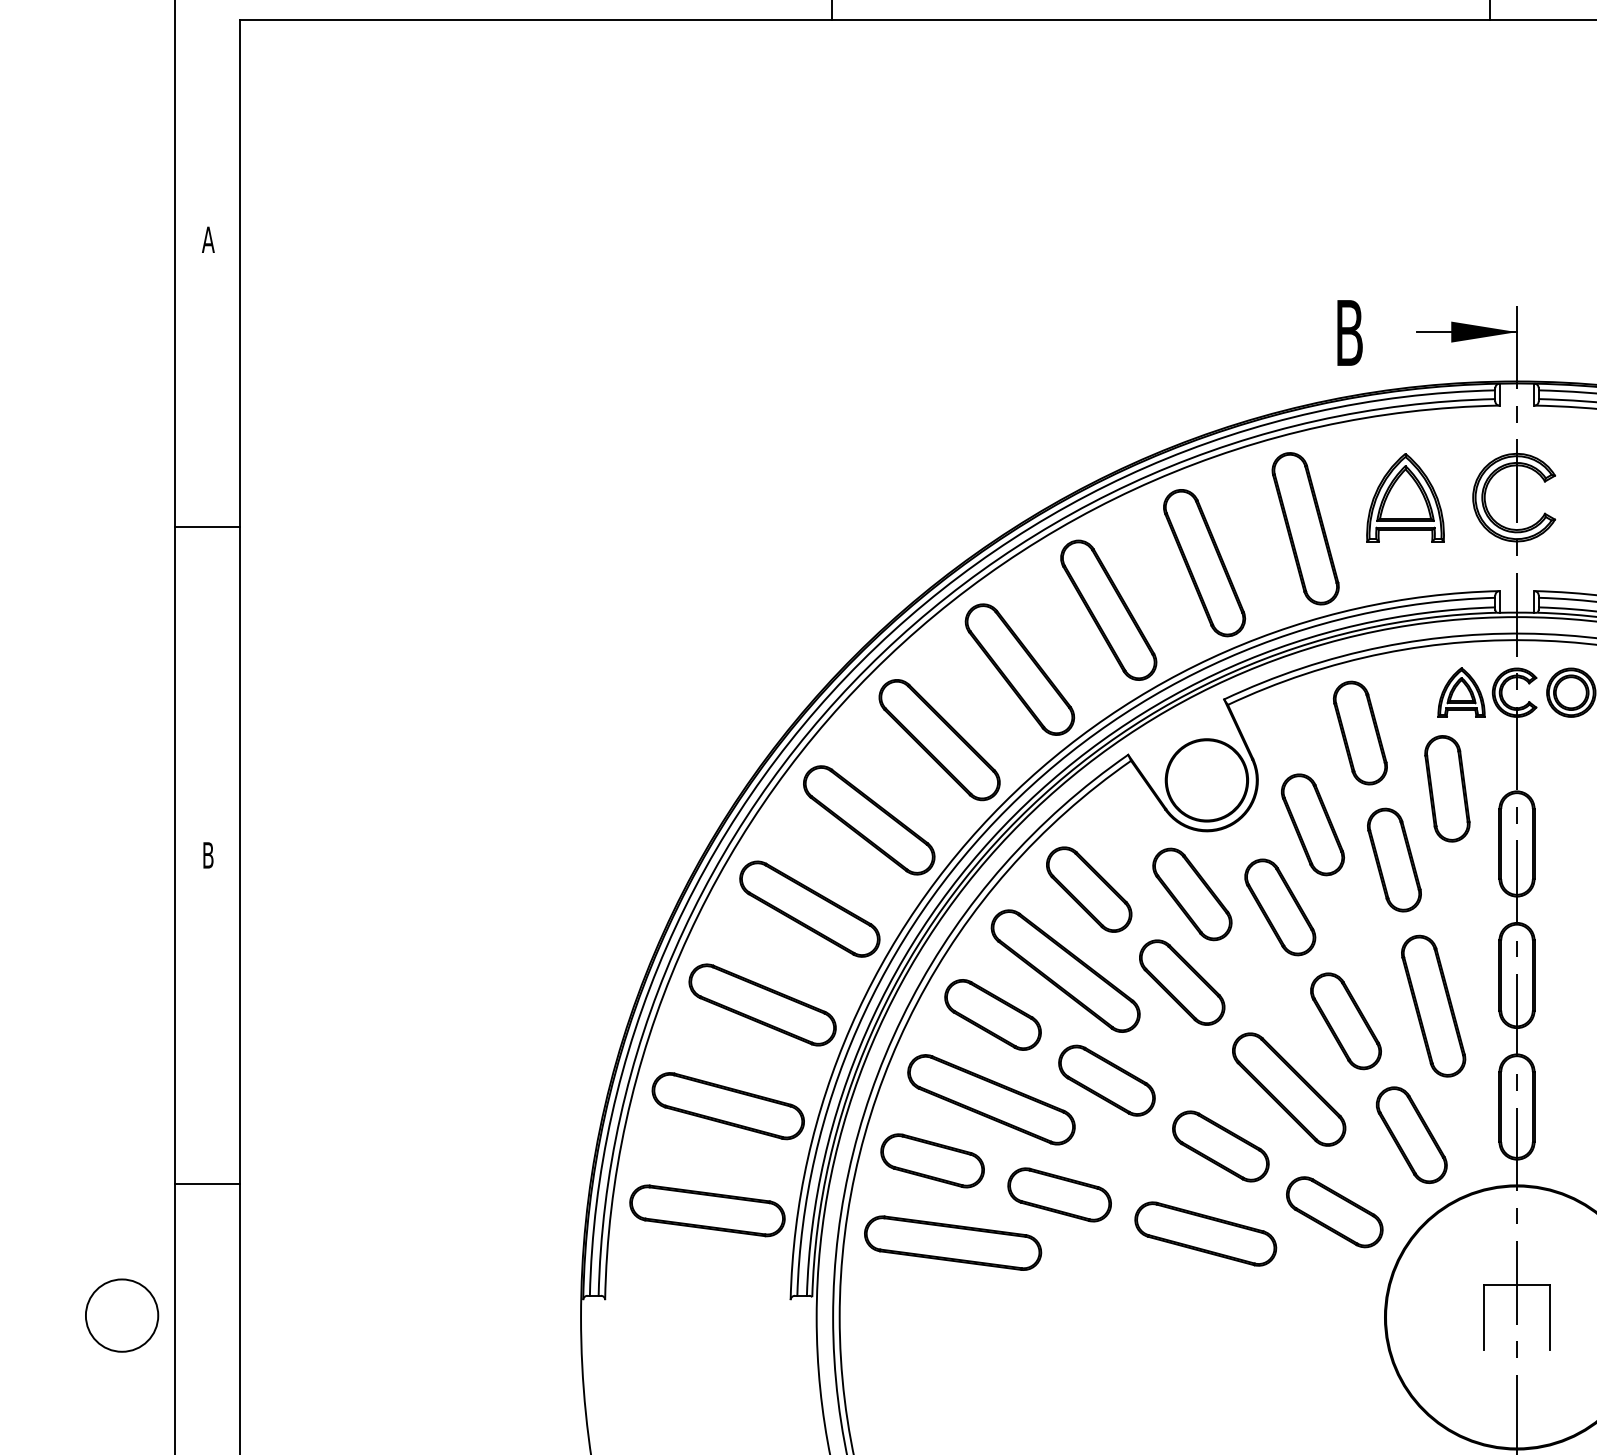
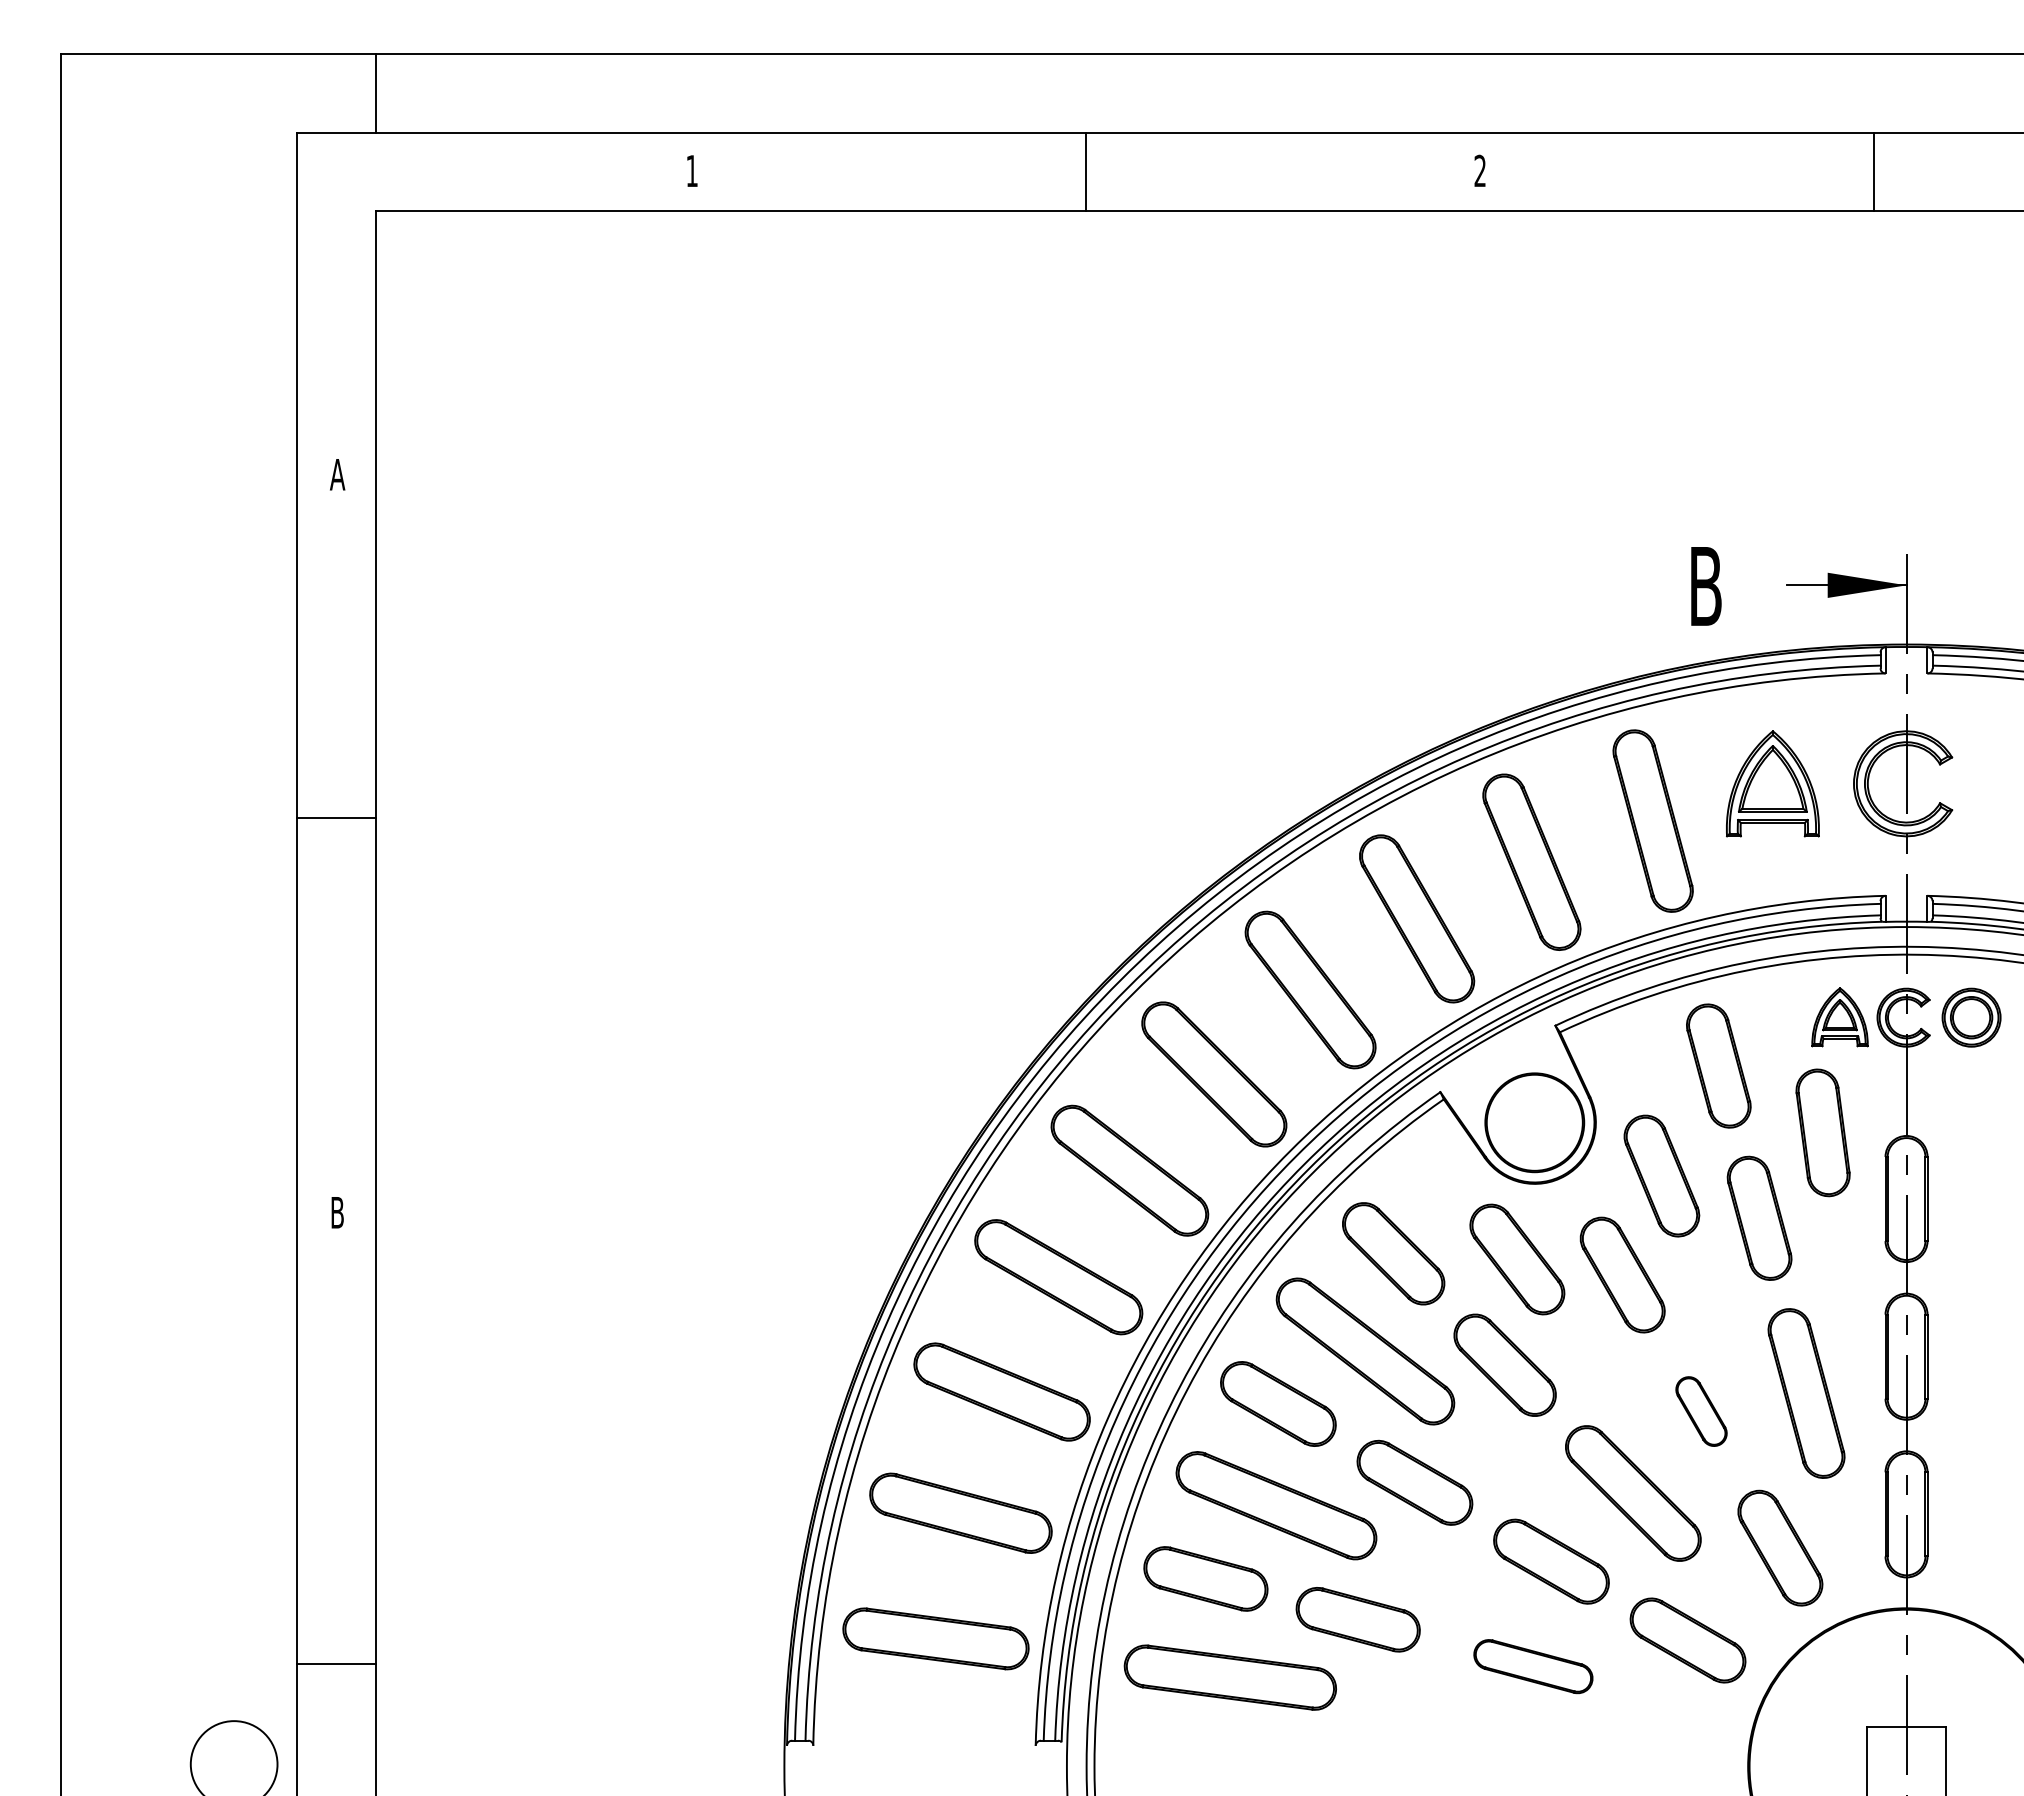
part: (1345, 1021) -> (1701, 1411), size x0.6
line: (207, 1183) -> (336, 1663), moved
part: (1205, 1233) -> (1533, 1666), size x0.7

